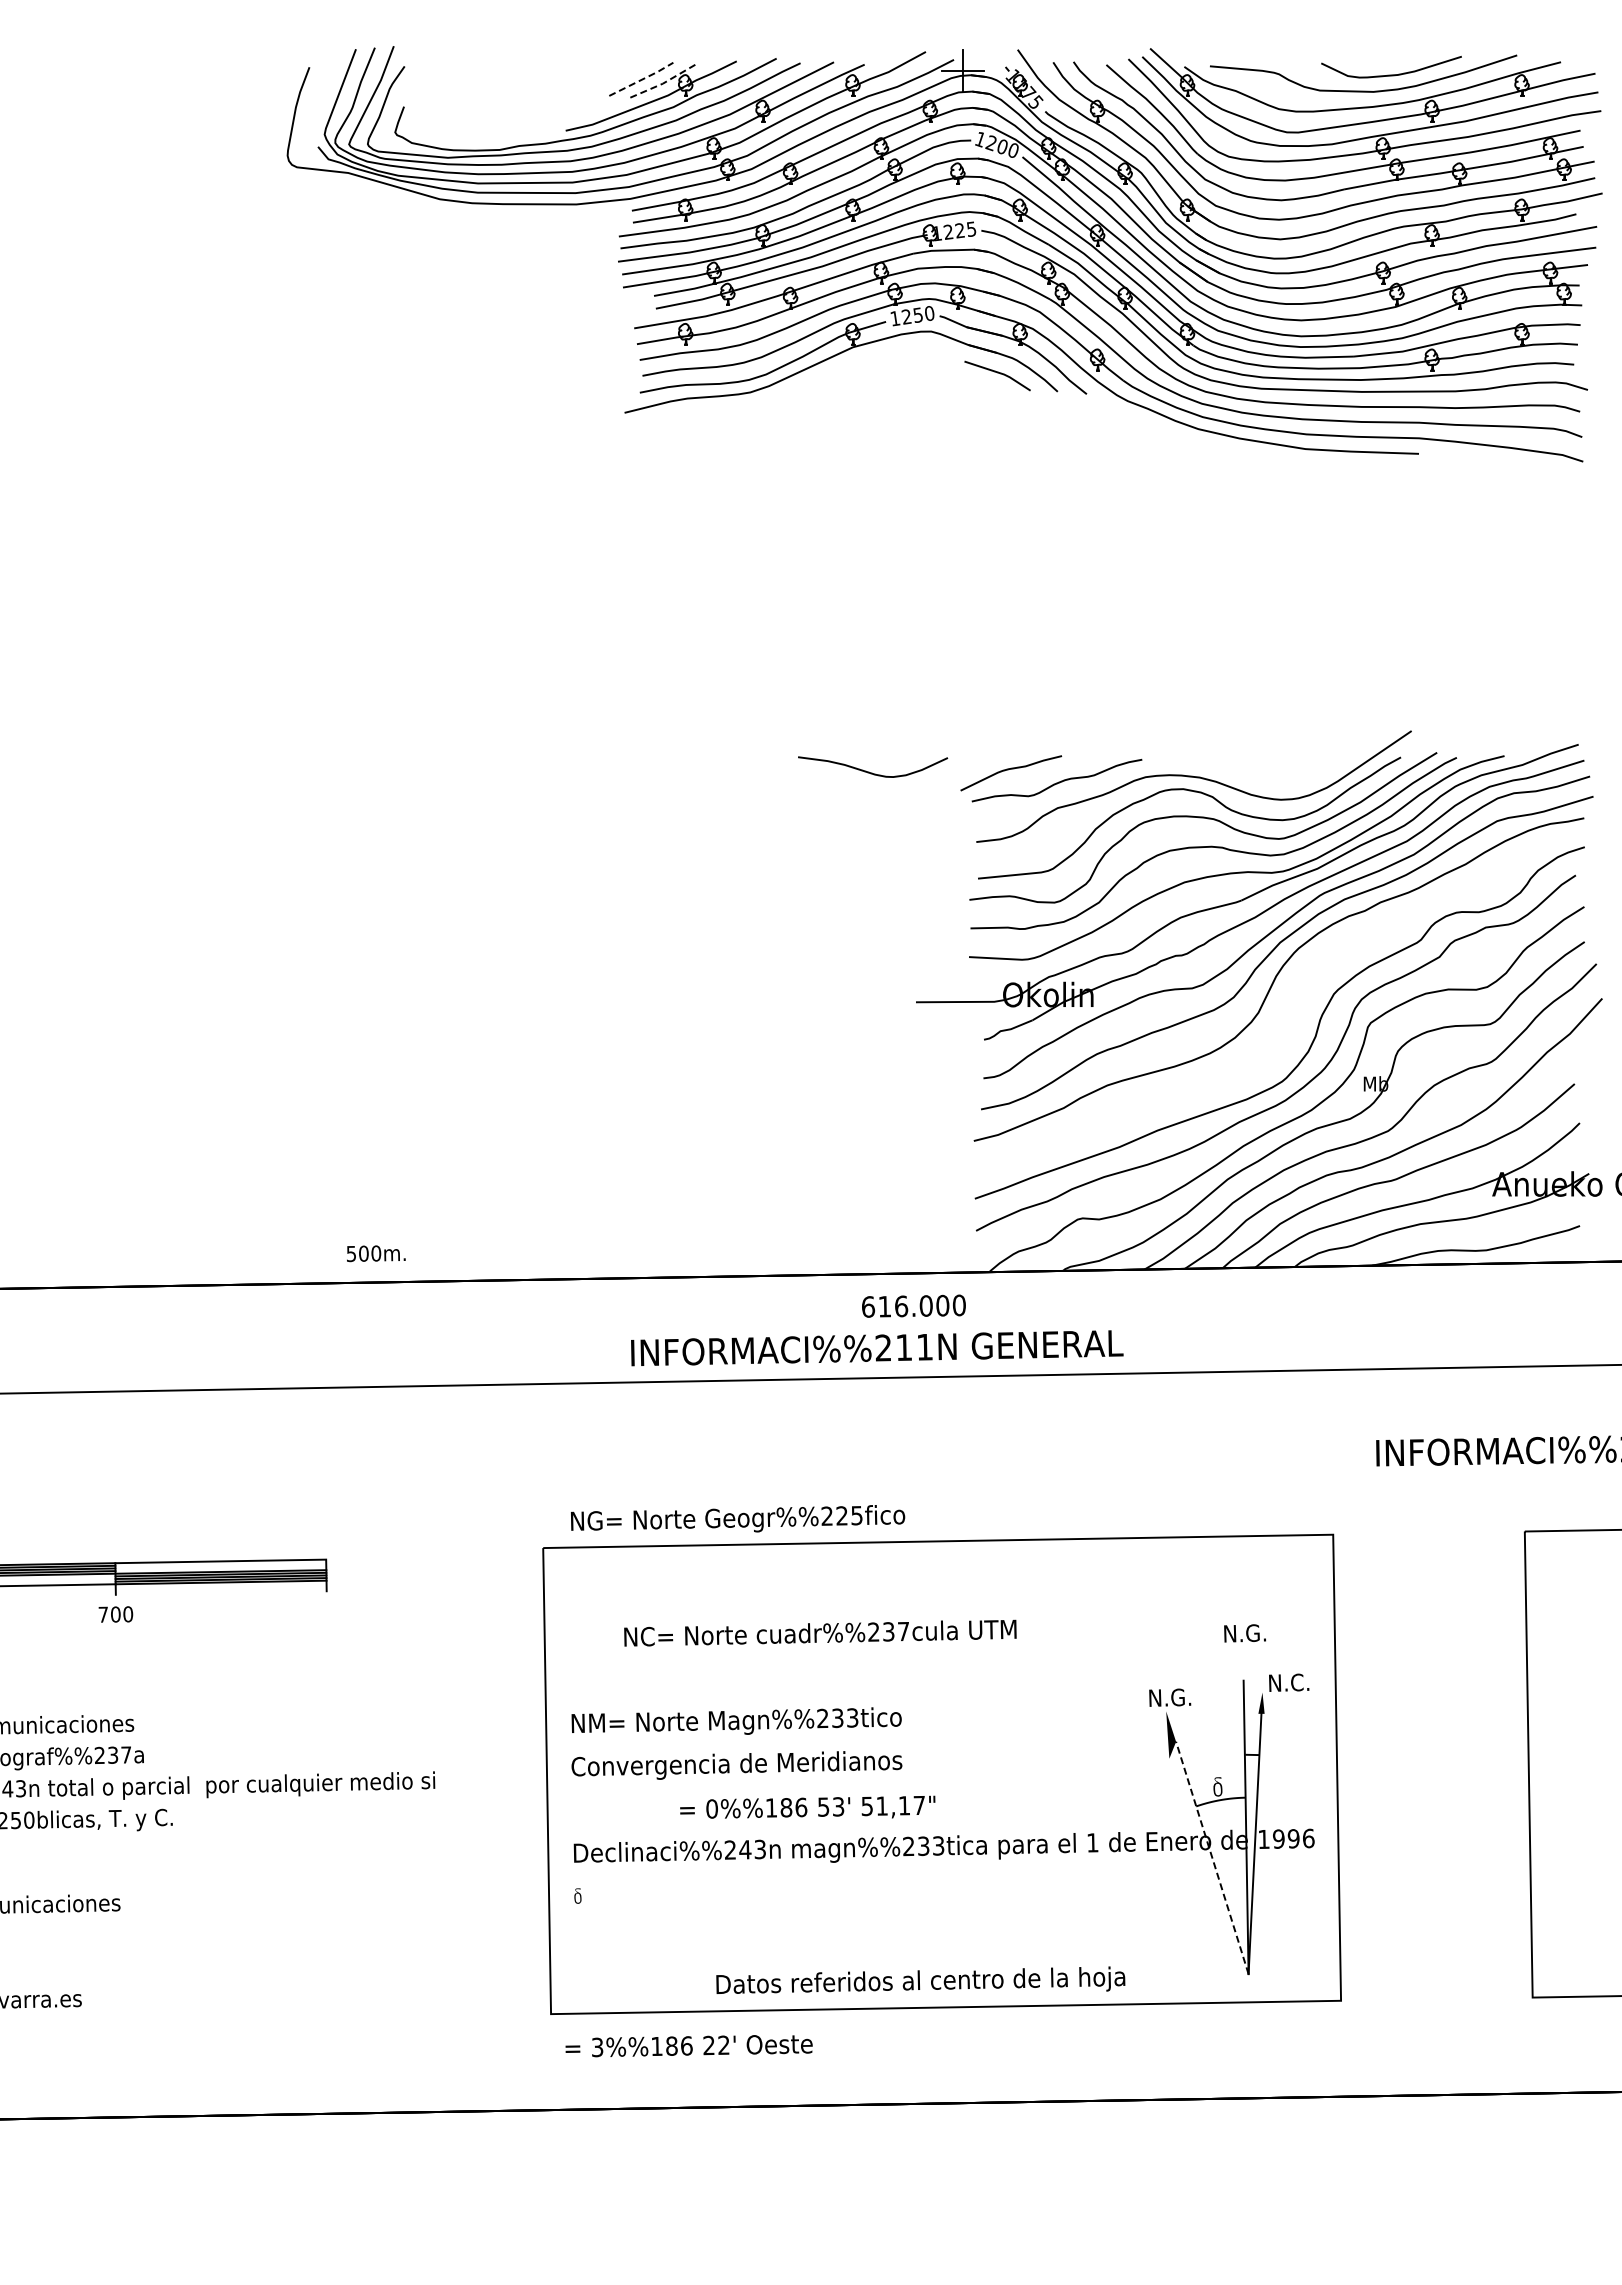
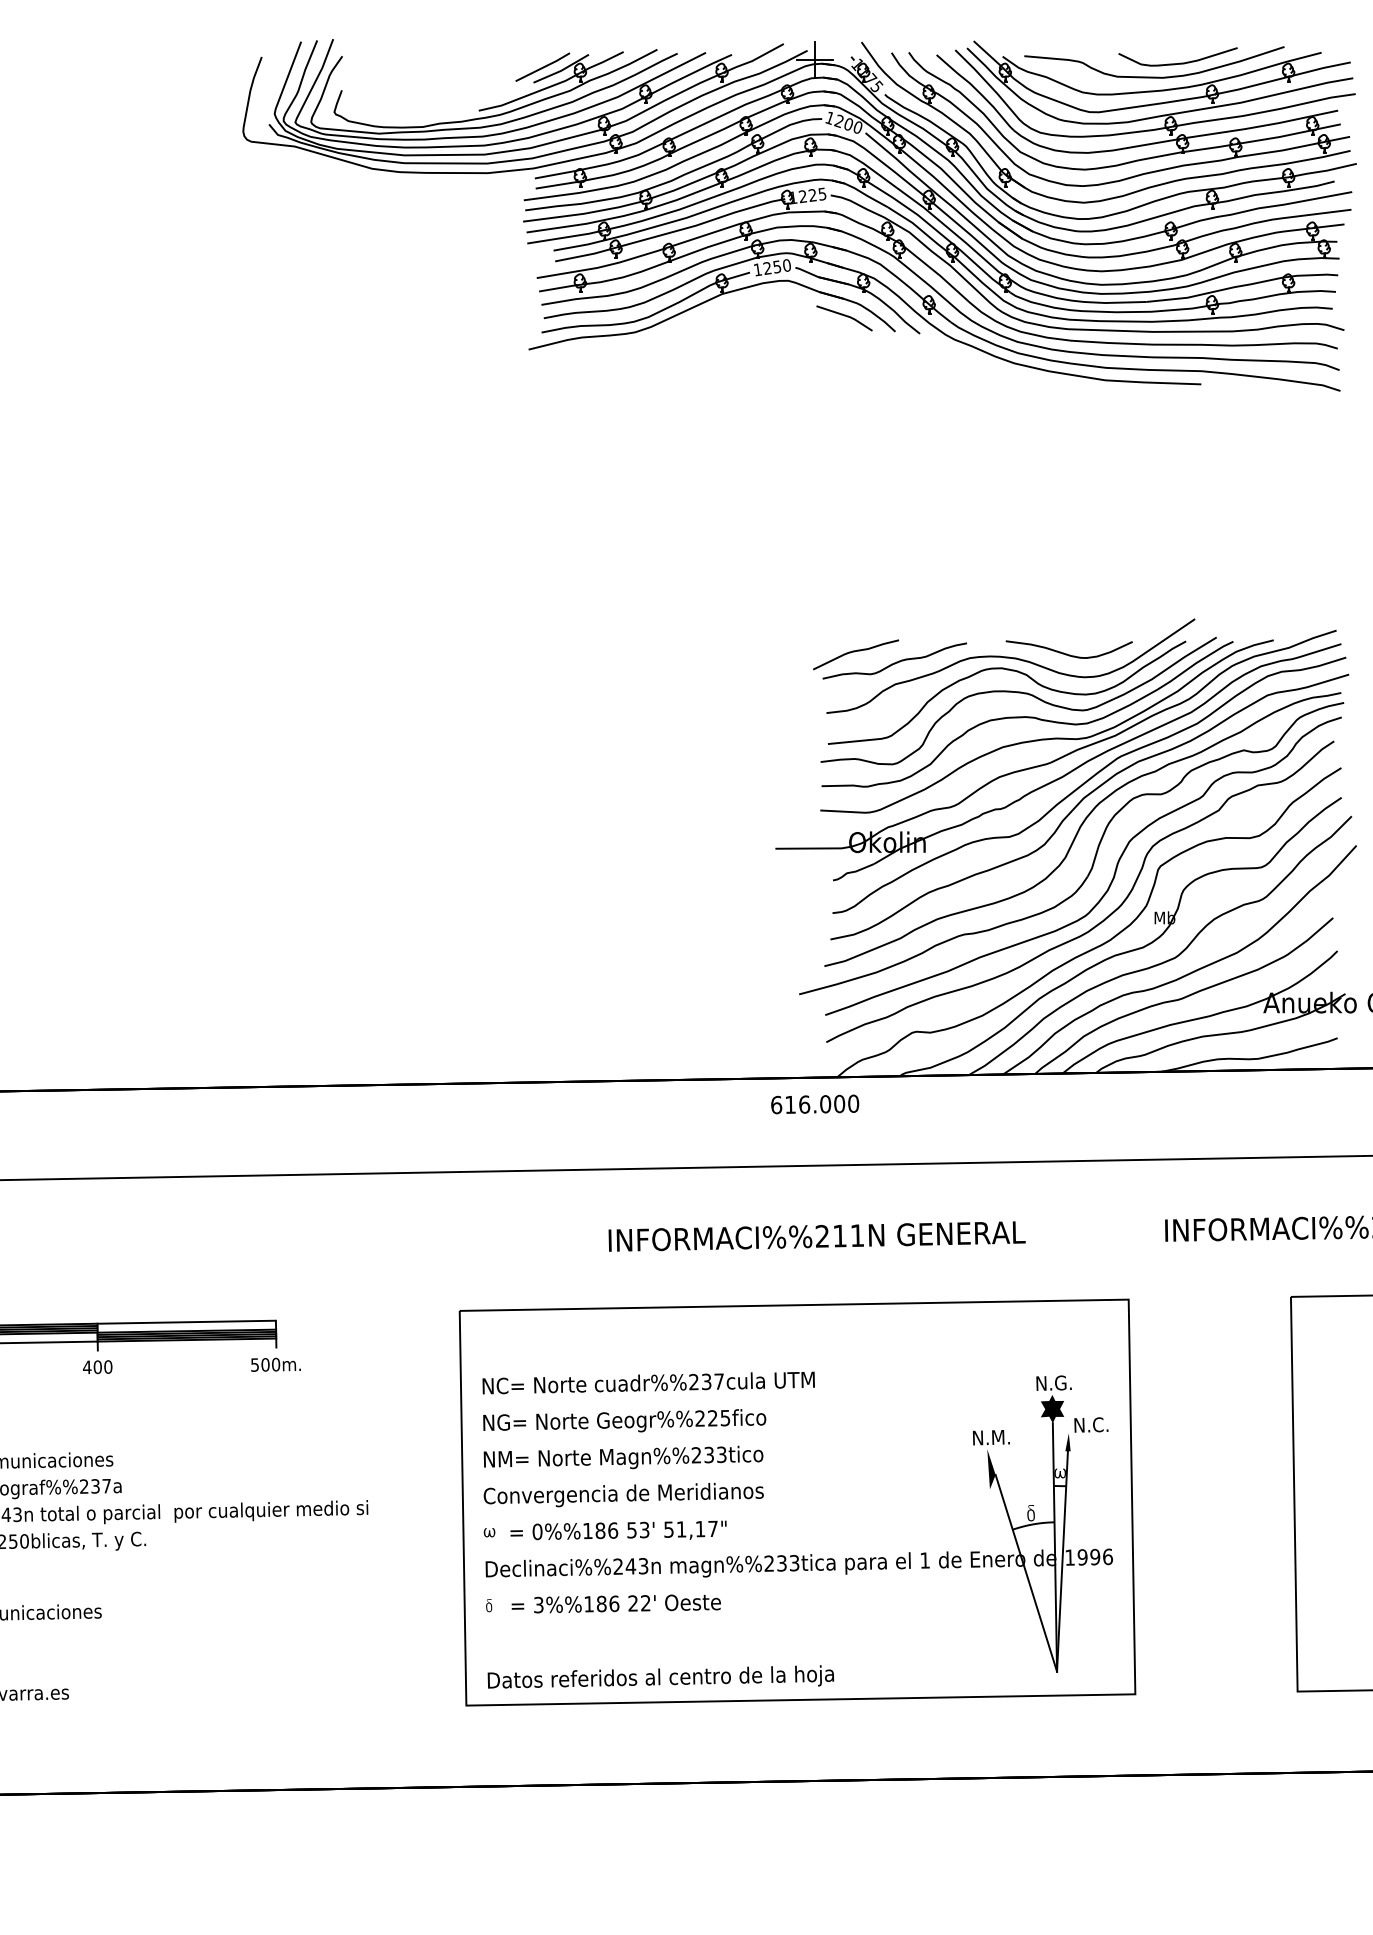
line: (642, 79) -> (543, 67), dashed -> solid
line: (663, 83) -> (561, 70), dashed -> solid
curve: (872, 772) -> (1068, 654), moved
part: (1293, 1009) -> (1095, 854), added
text: (376, 1253) -> (276, 1364), moved
text: (913, 1305) -> (814, 1103), moved
text: (877, 1348) -> (817, 1236), moved
text: (738, 1518) -> (625, 1420), moved
text: (103, 1614) -> (87, 1367), 700 -> 400
text: (820, 1632) -> (648, 1382), moved
fill: (1243, 1663) -> (1052, 1408), added
text: (1181, 1697) -> (1000, 1437), N.G. -> N.M.
fill: (1252, 1739) -> (1060, 1473), added
text: (807, 1806) -> (618, 1529), moved
fill: (578, 1809) -> (489, 1532), added
line: (1212, 1857) -> (1026, 1572), dashed -> solid
text: (920, 1979) -> (660, 1676), moved
text: (688, 2046) -> (615, 1604), moved

